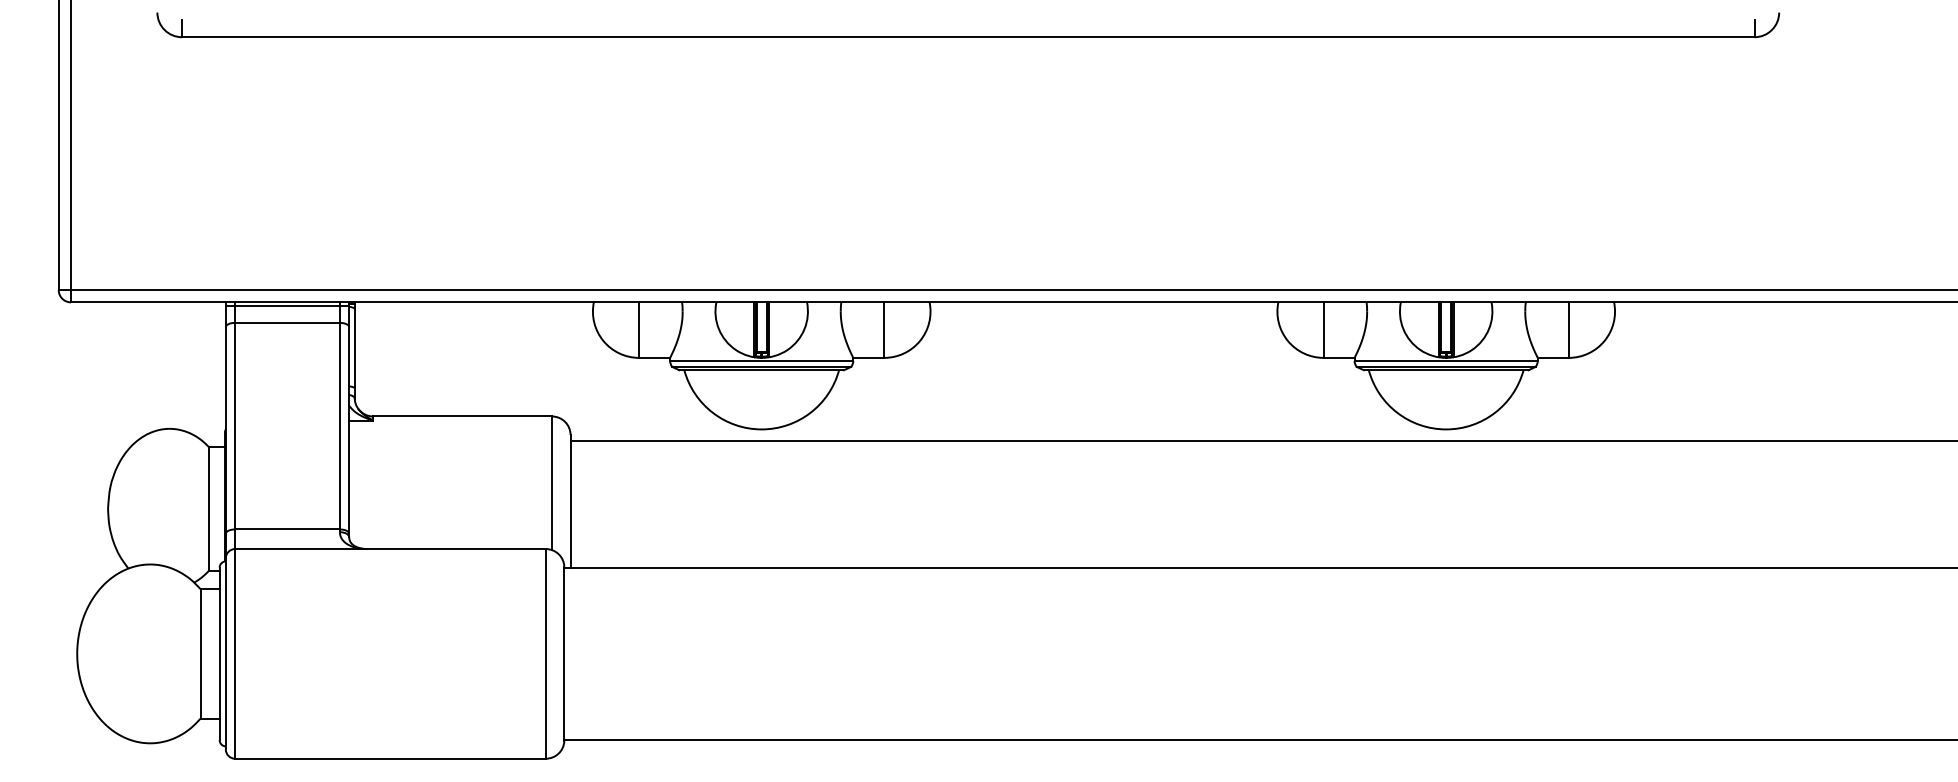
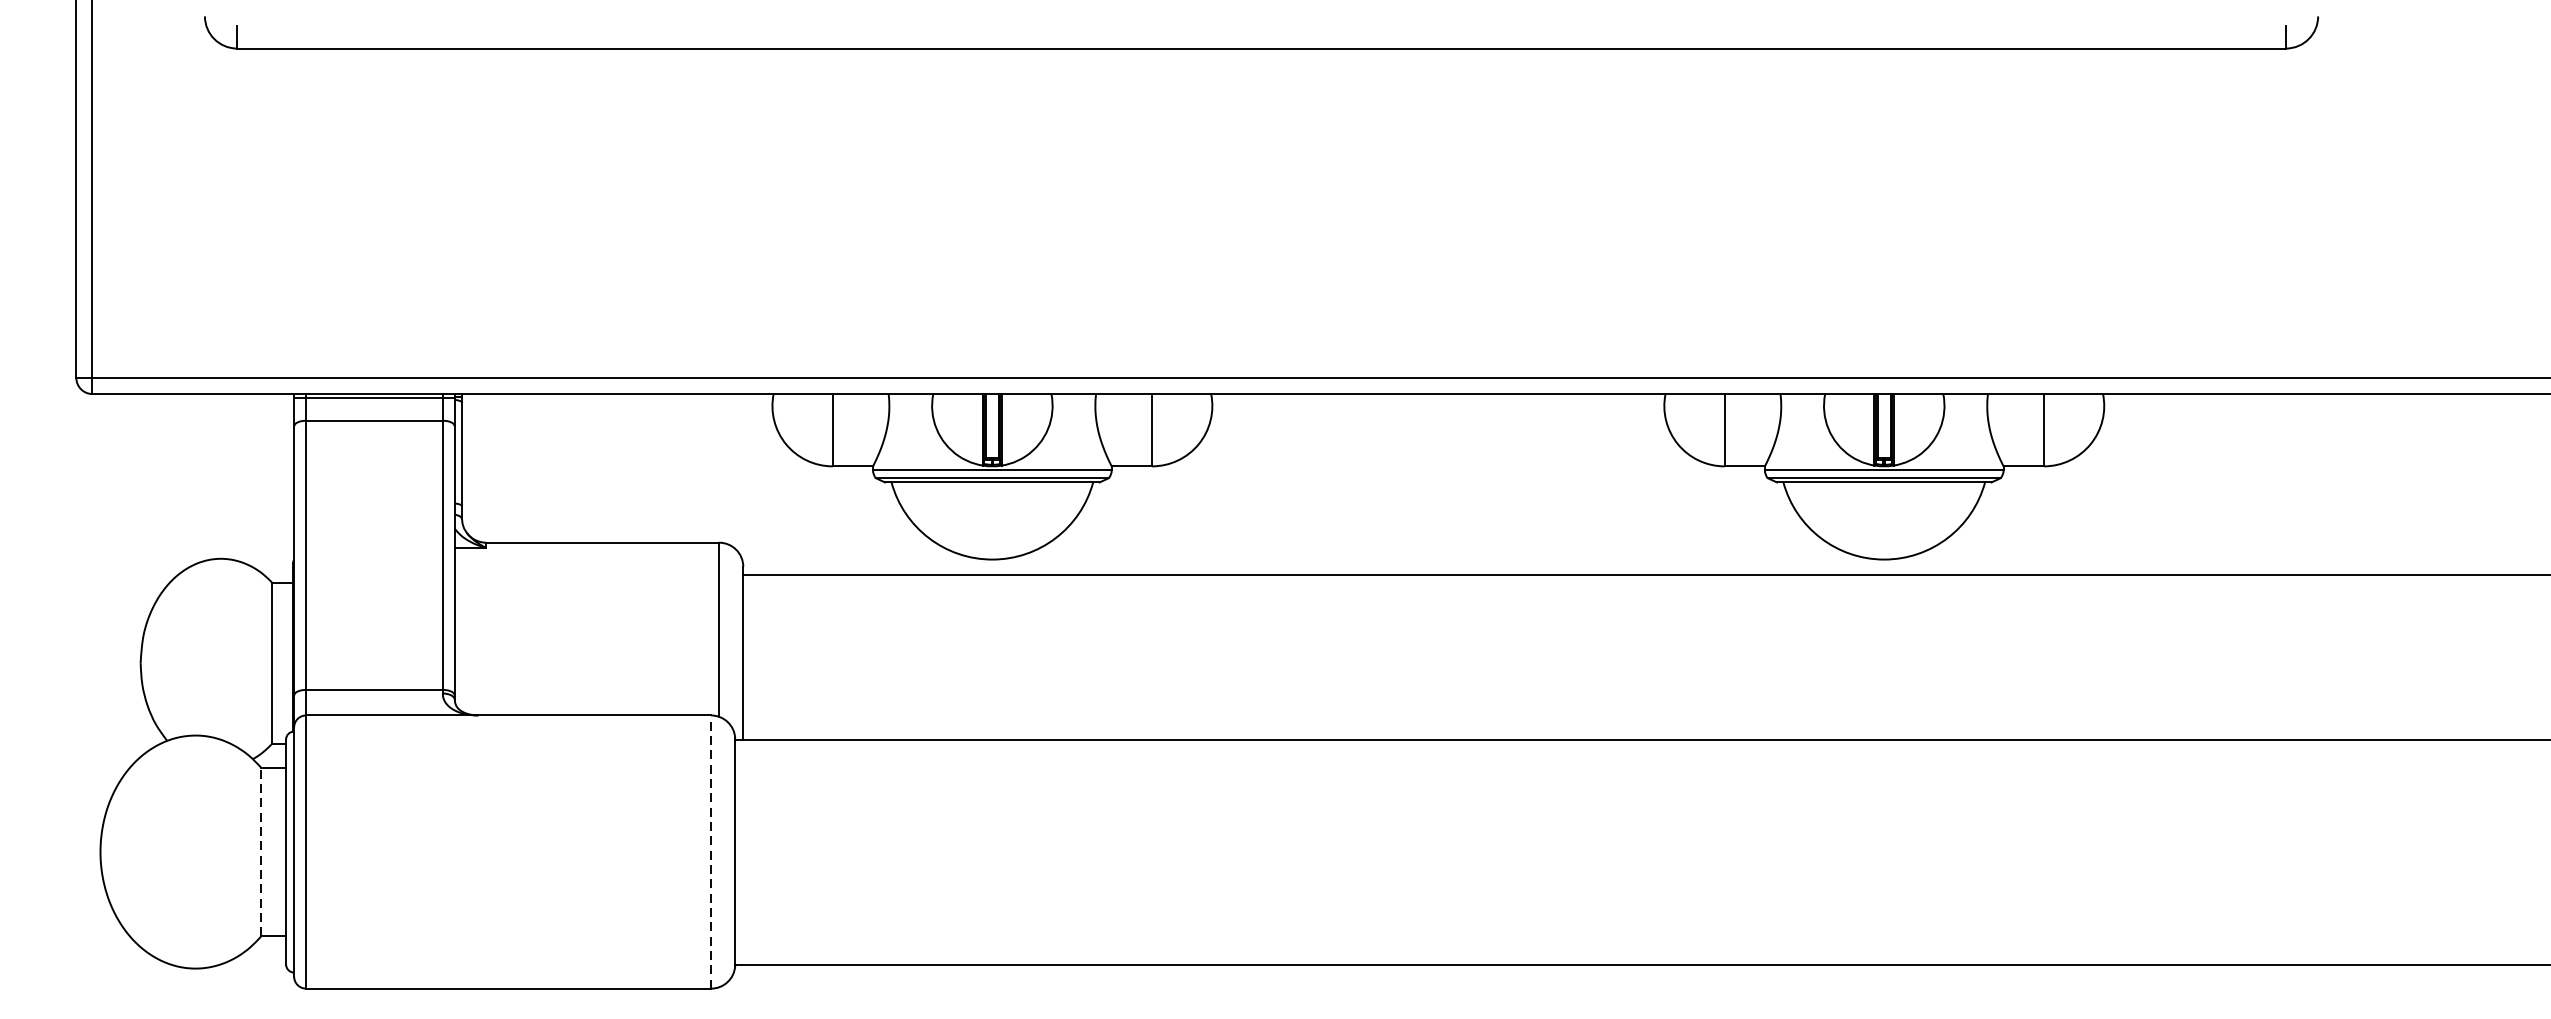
line: (200, 653) -> (261, 851), solid -> dashed
line: (545, 653) -> (710, 851), solid -> dashed

